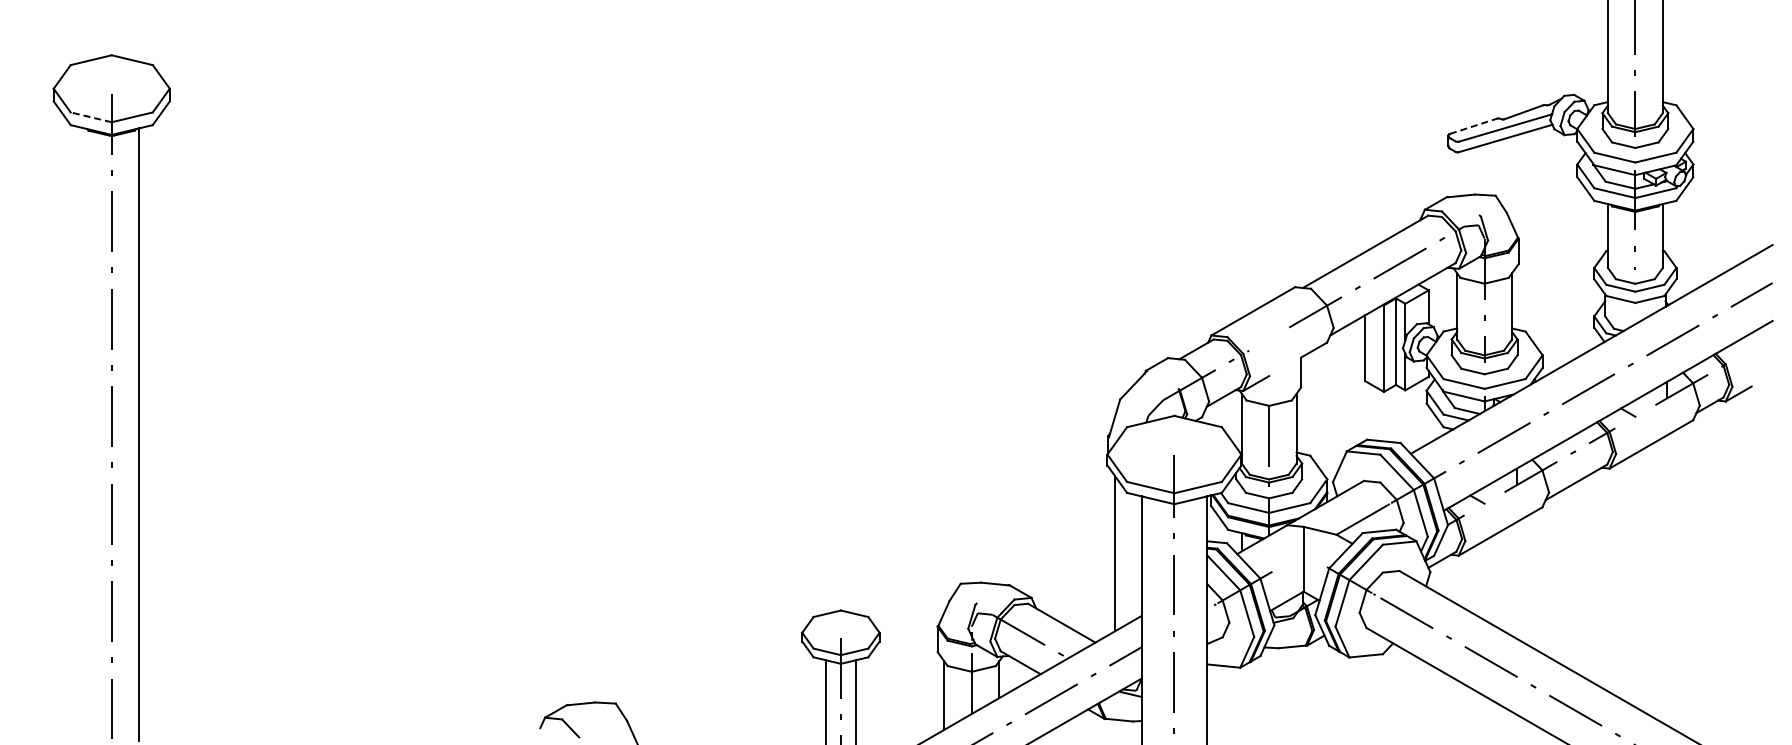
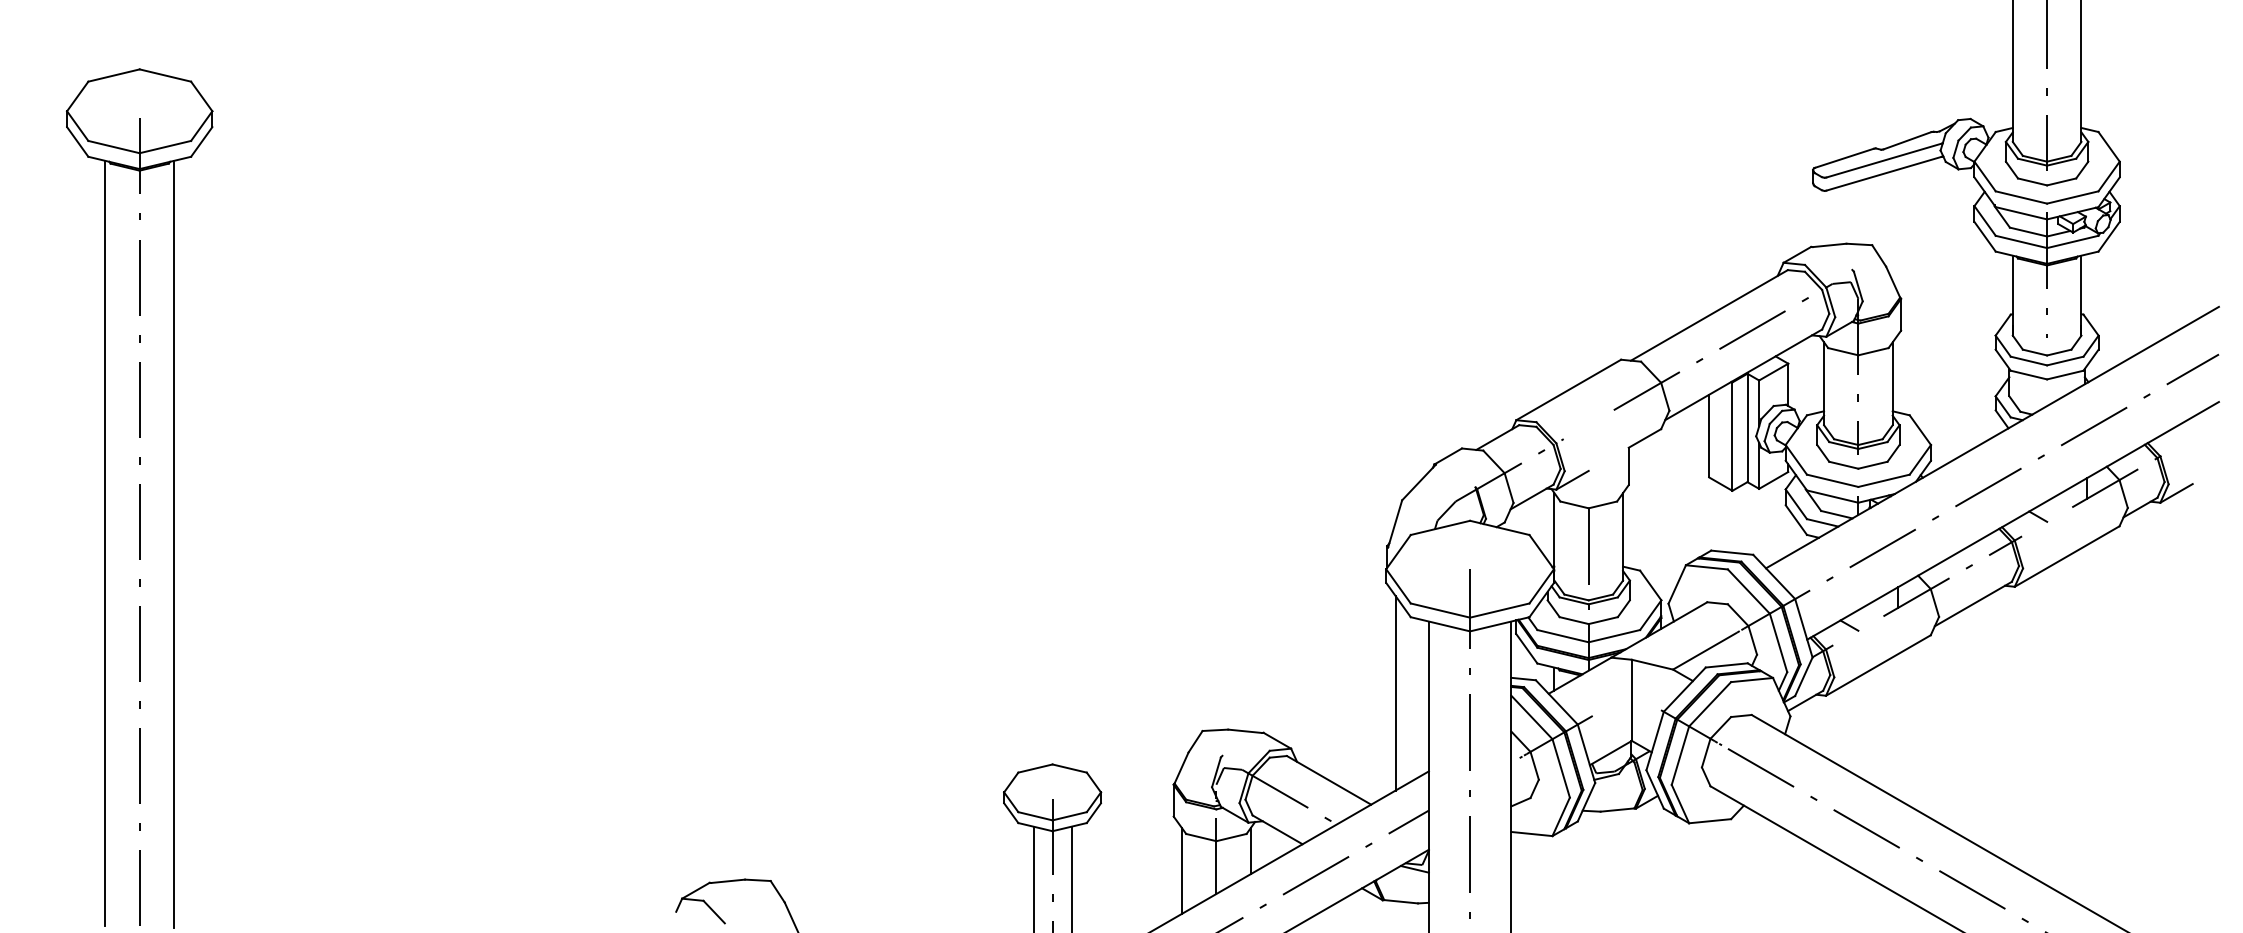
line: (90, 117) -> (113, 147), dashed -> solid
line: (1473, 126) -> (1844, 158), dashed -> solid
line: (84, 433) -> (105, 542), added

